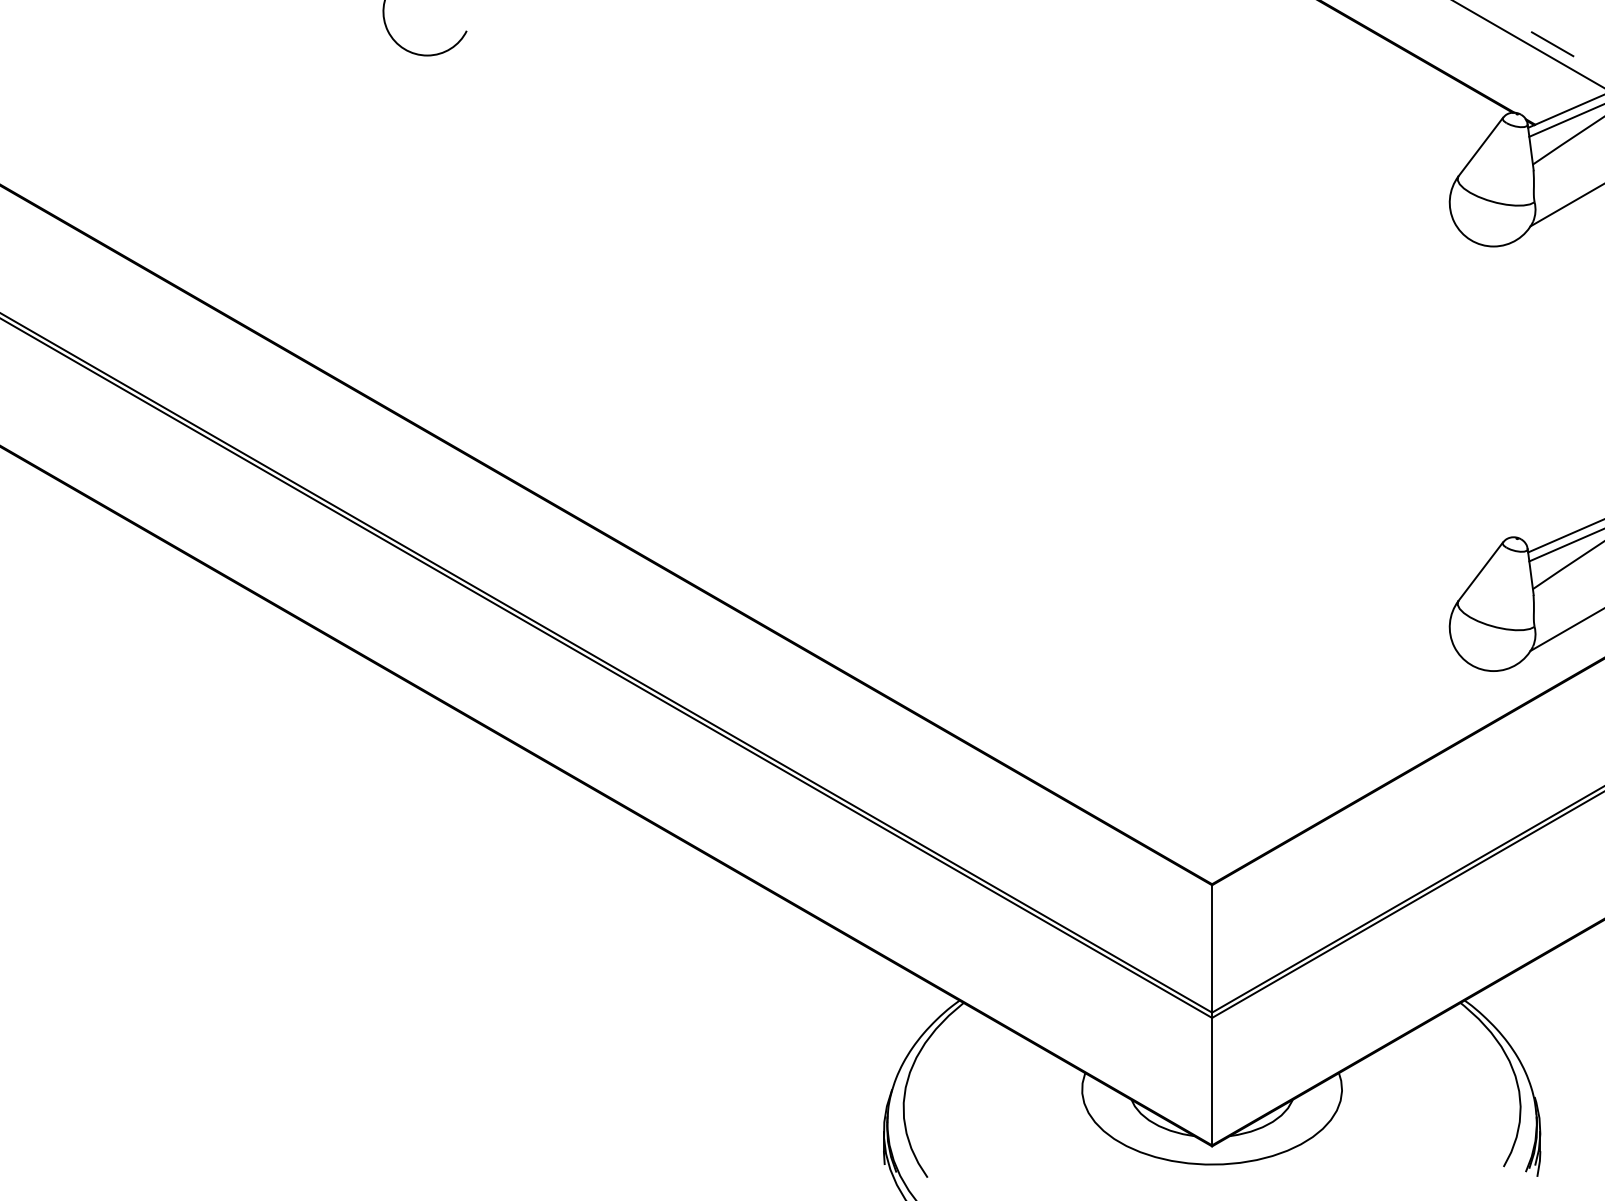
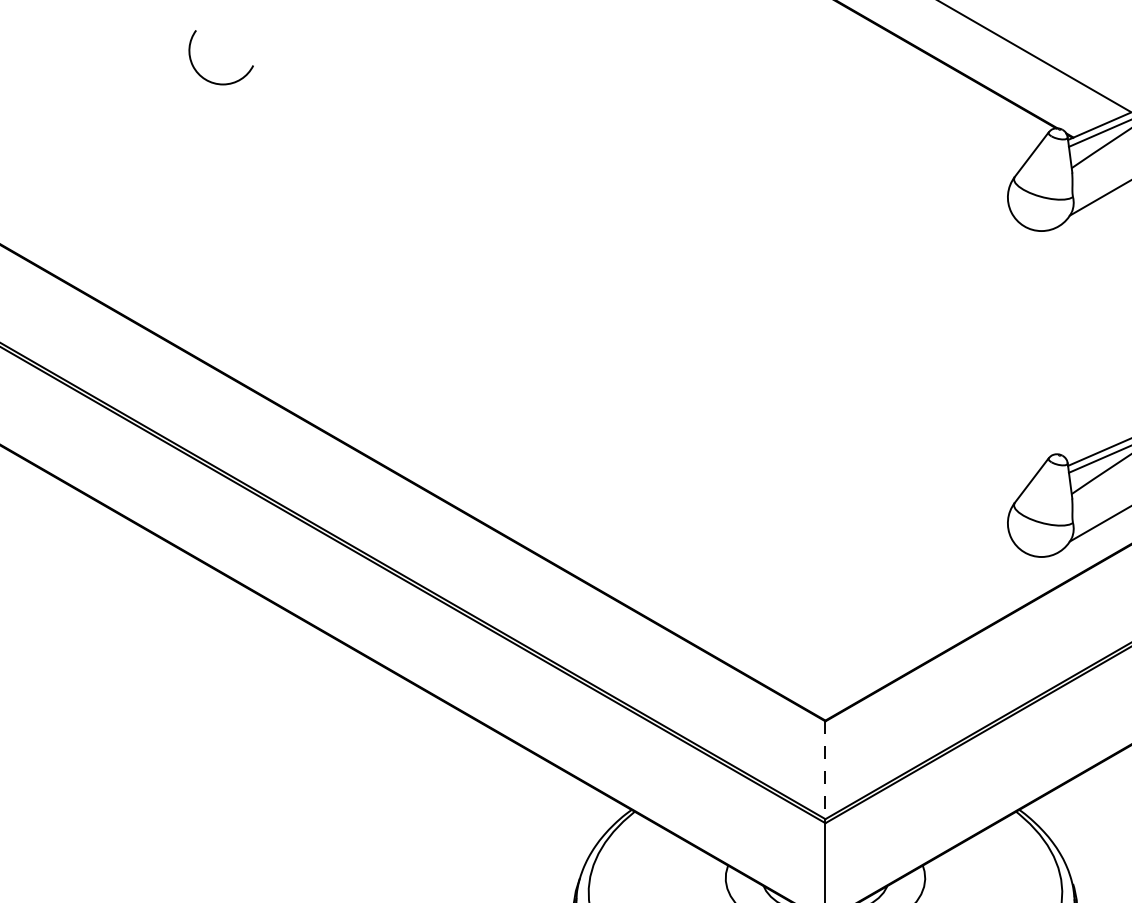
line: (1552, 44) -> (1086, 76), removed
line: (1212, 948) -> (825, 769), solid -> dashed

